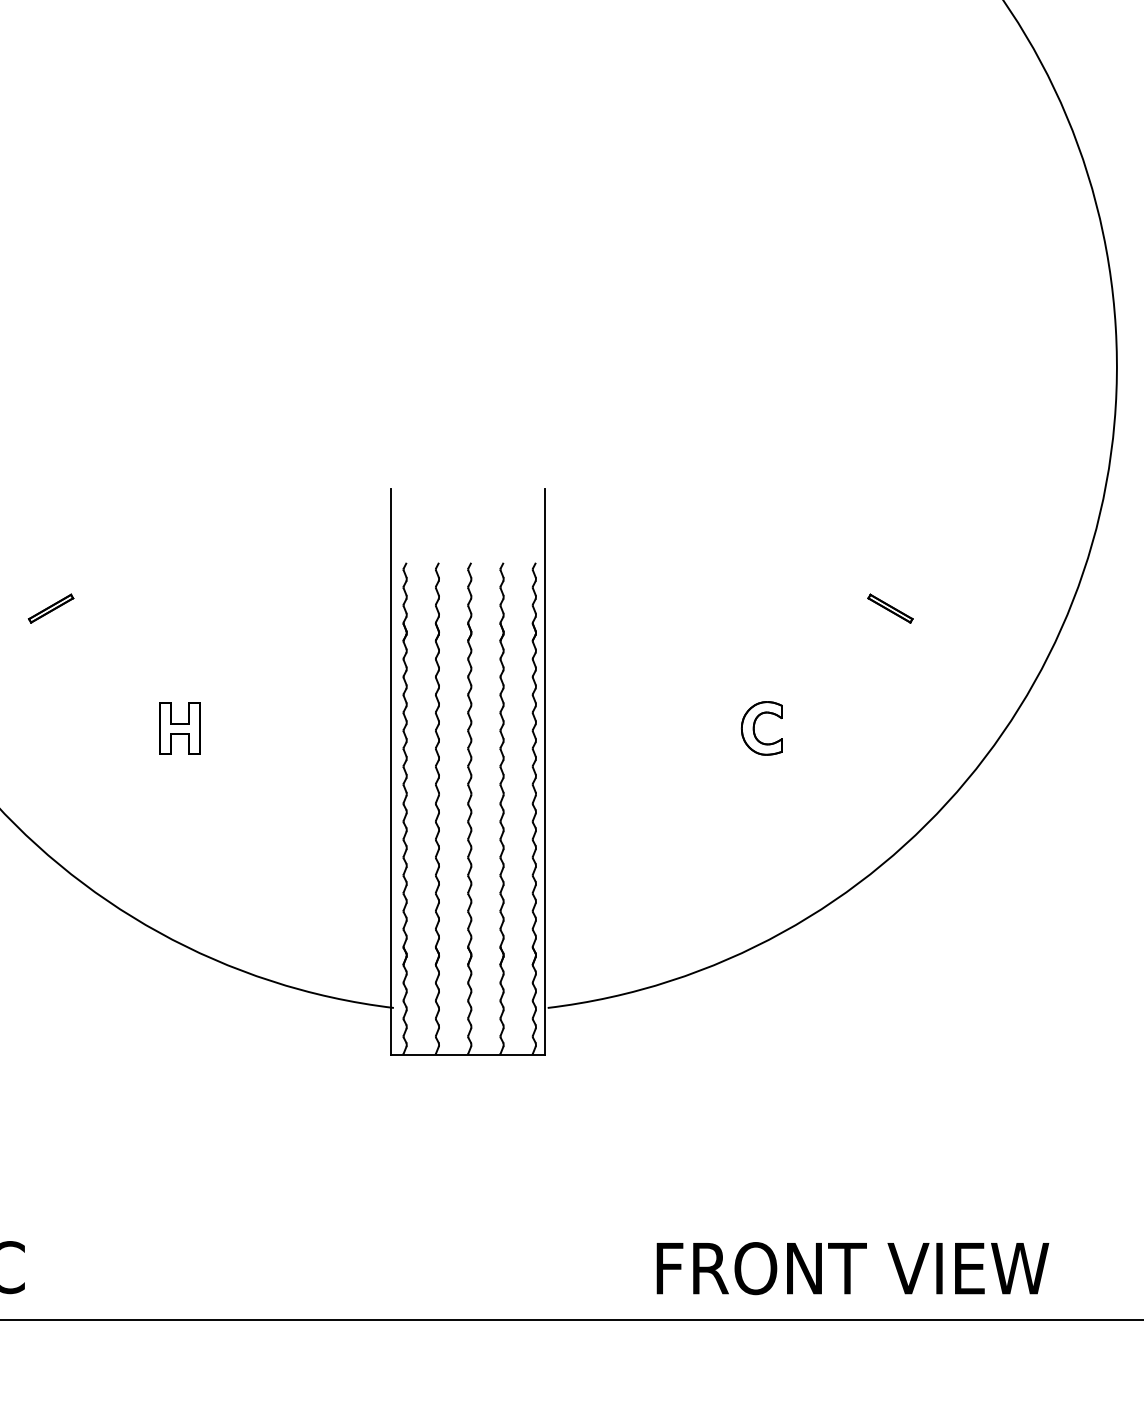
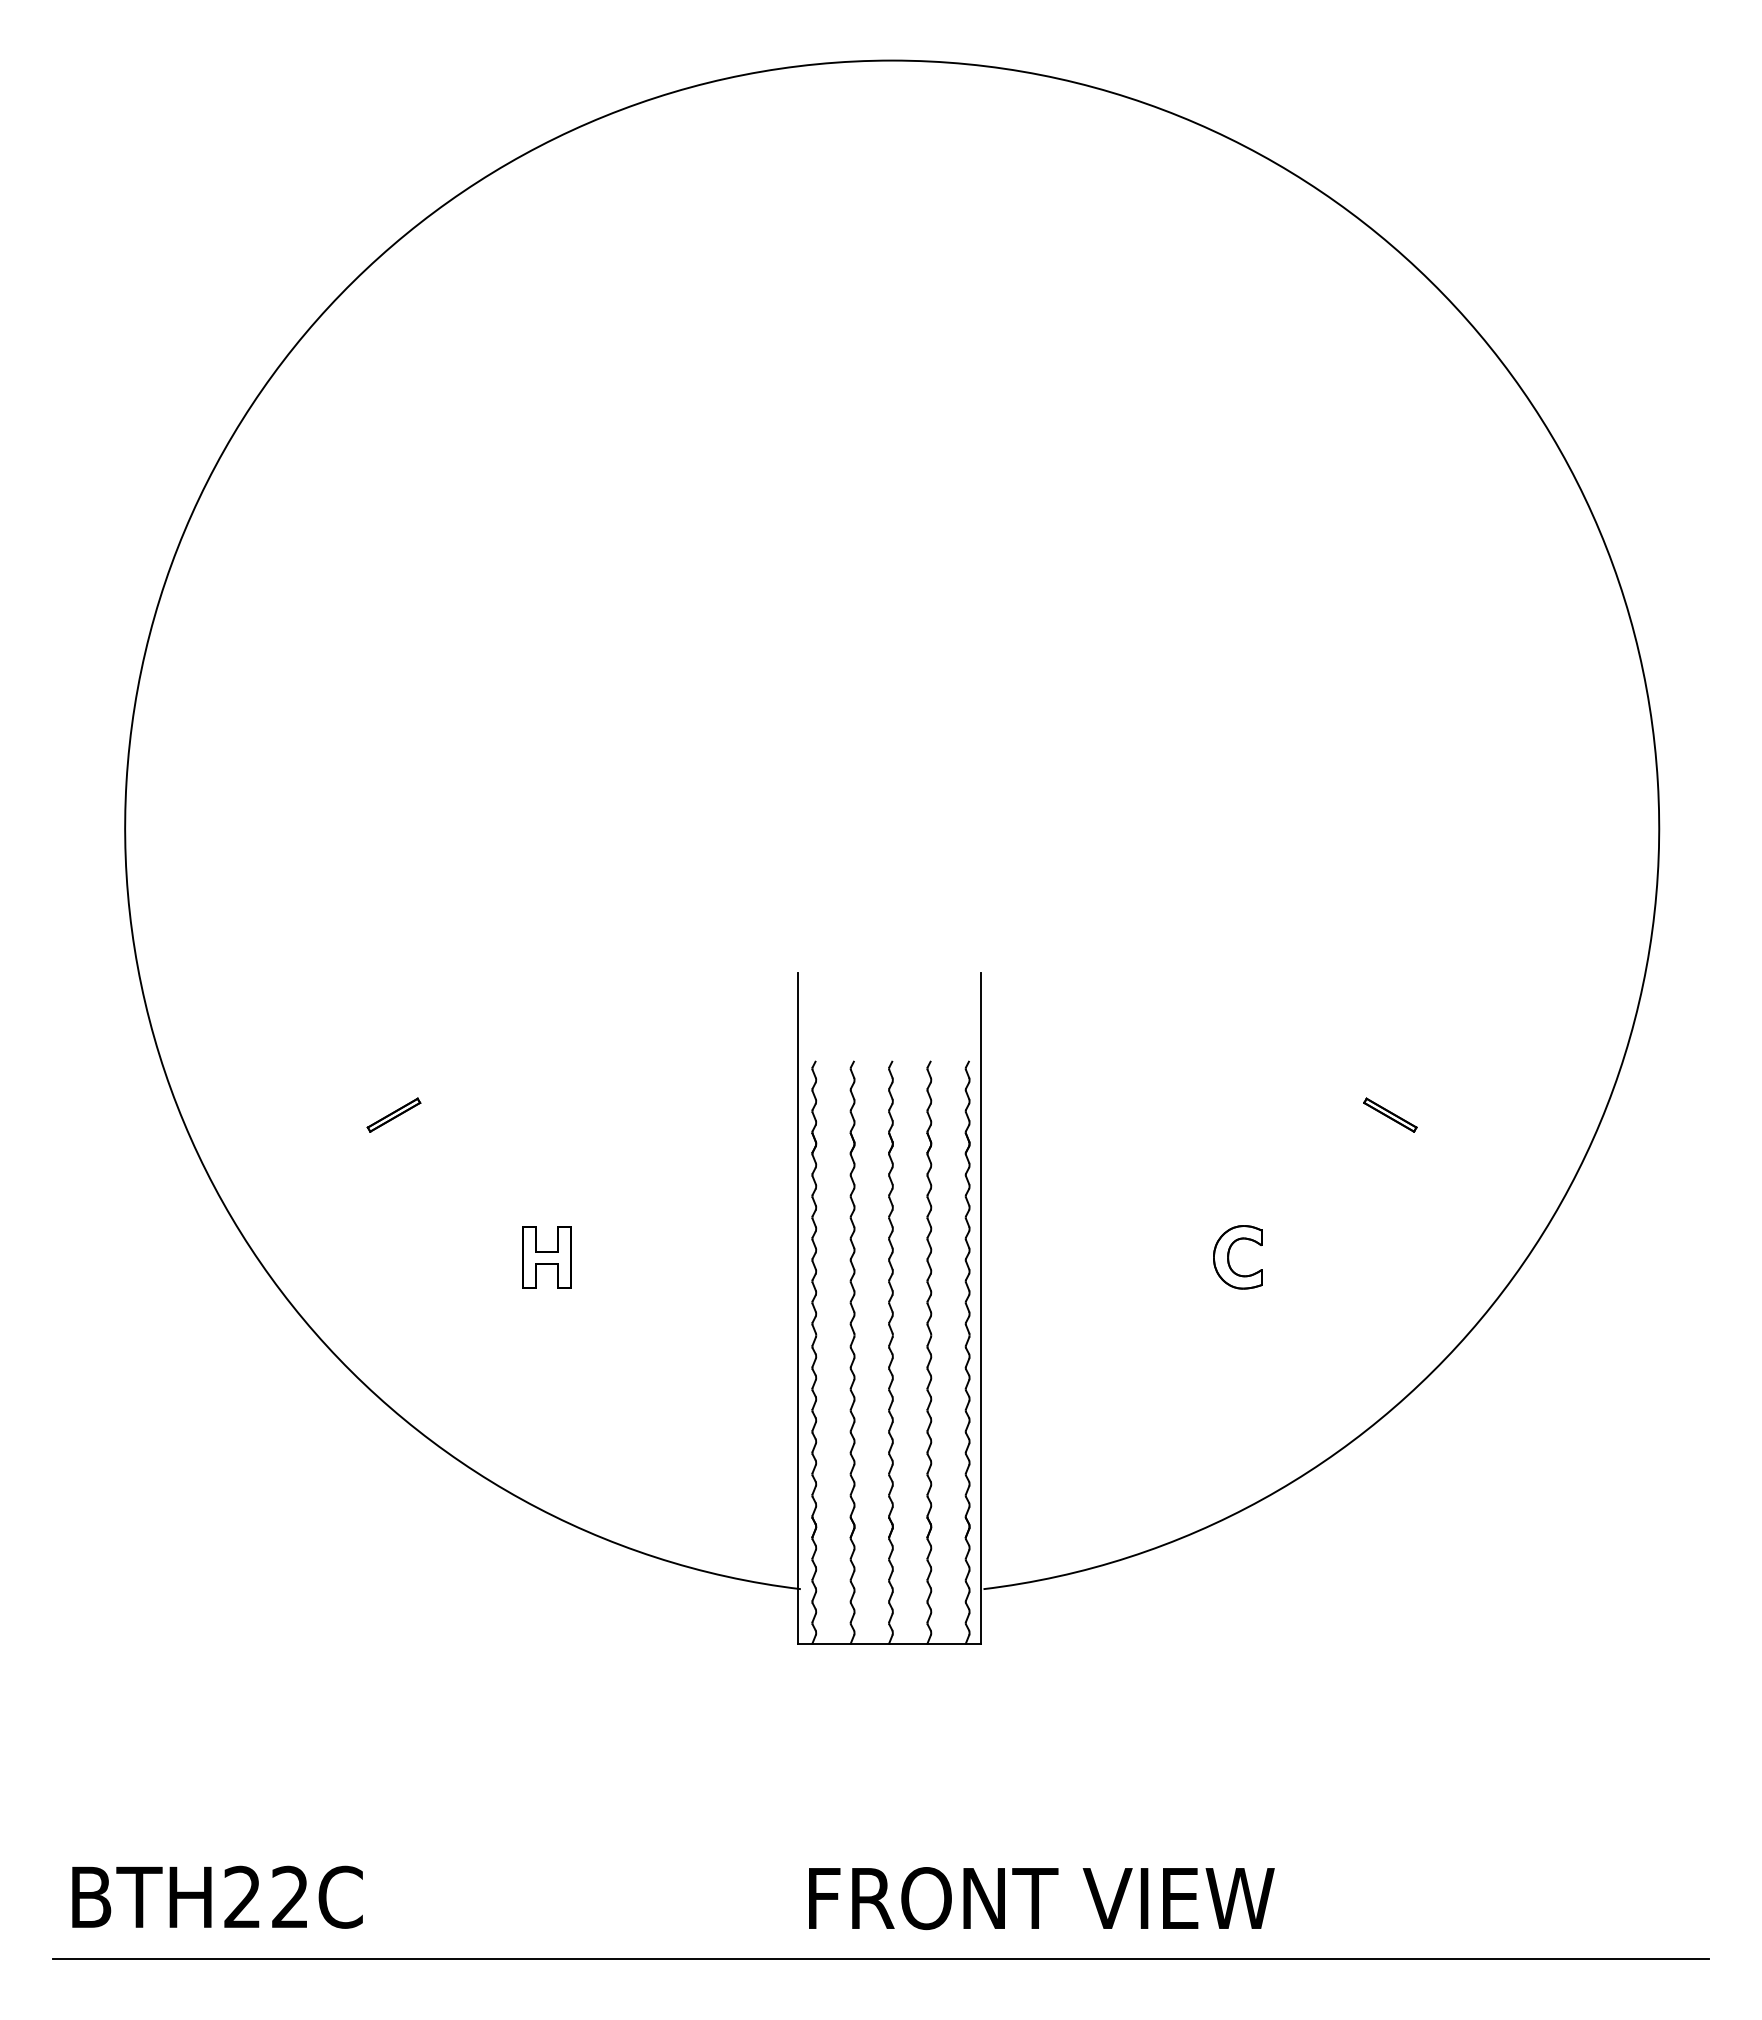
text: (852, 1268) -> (1041, 1898), moved

